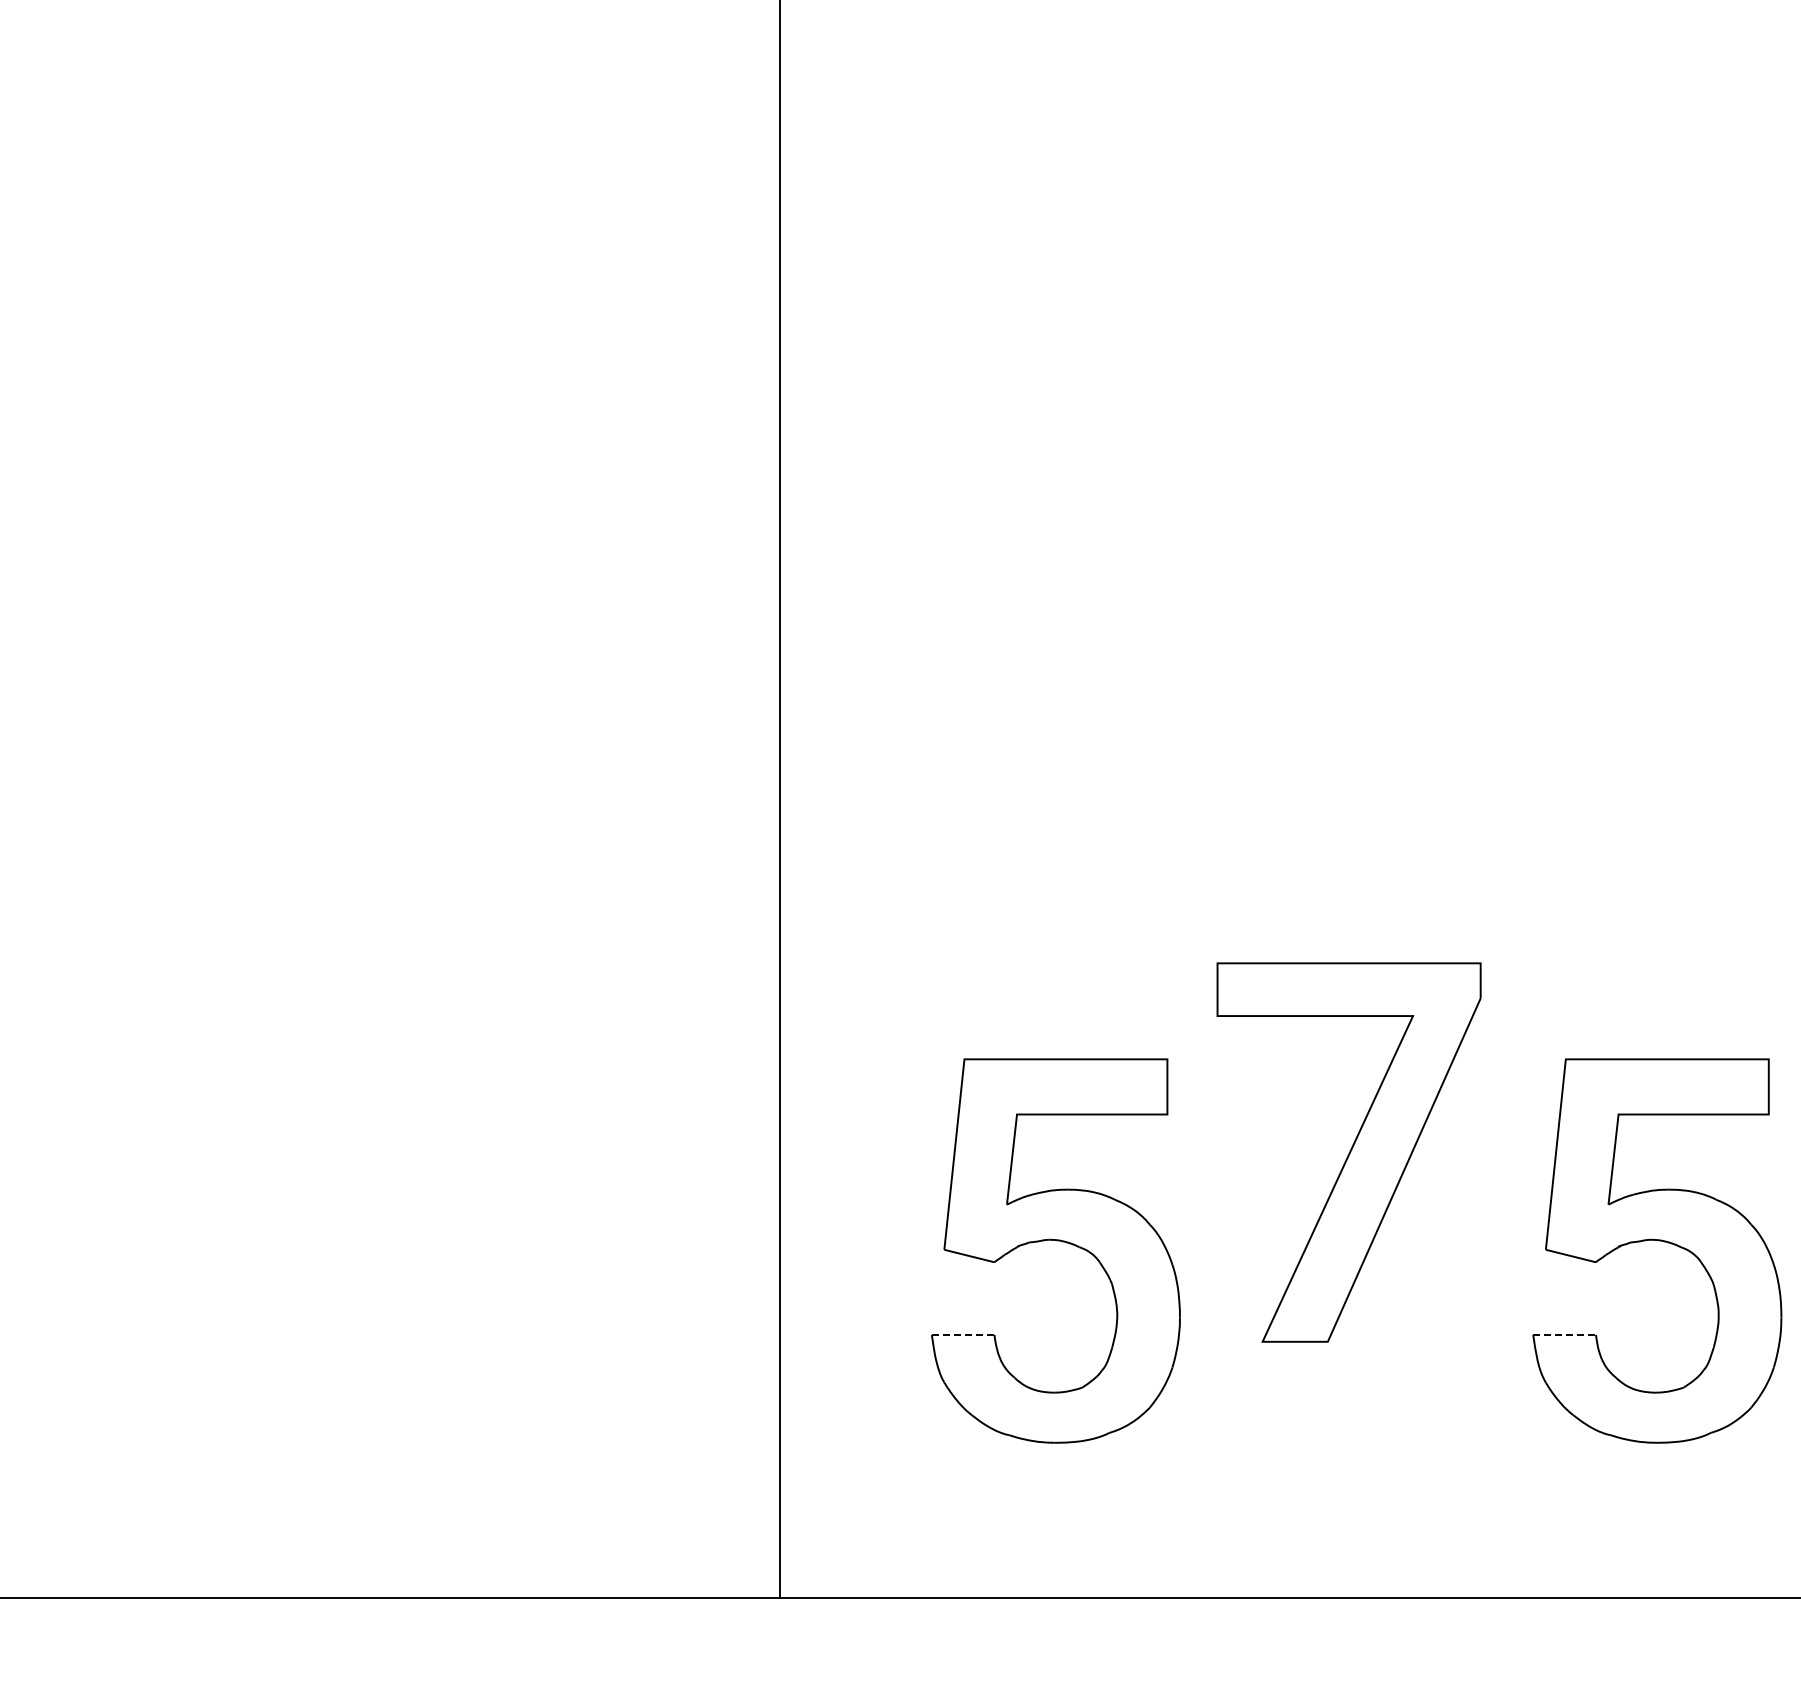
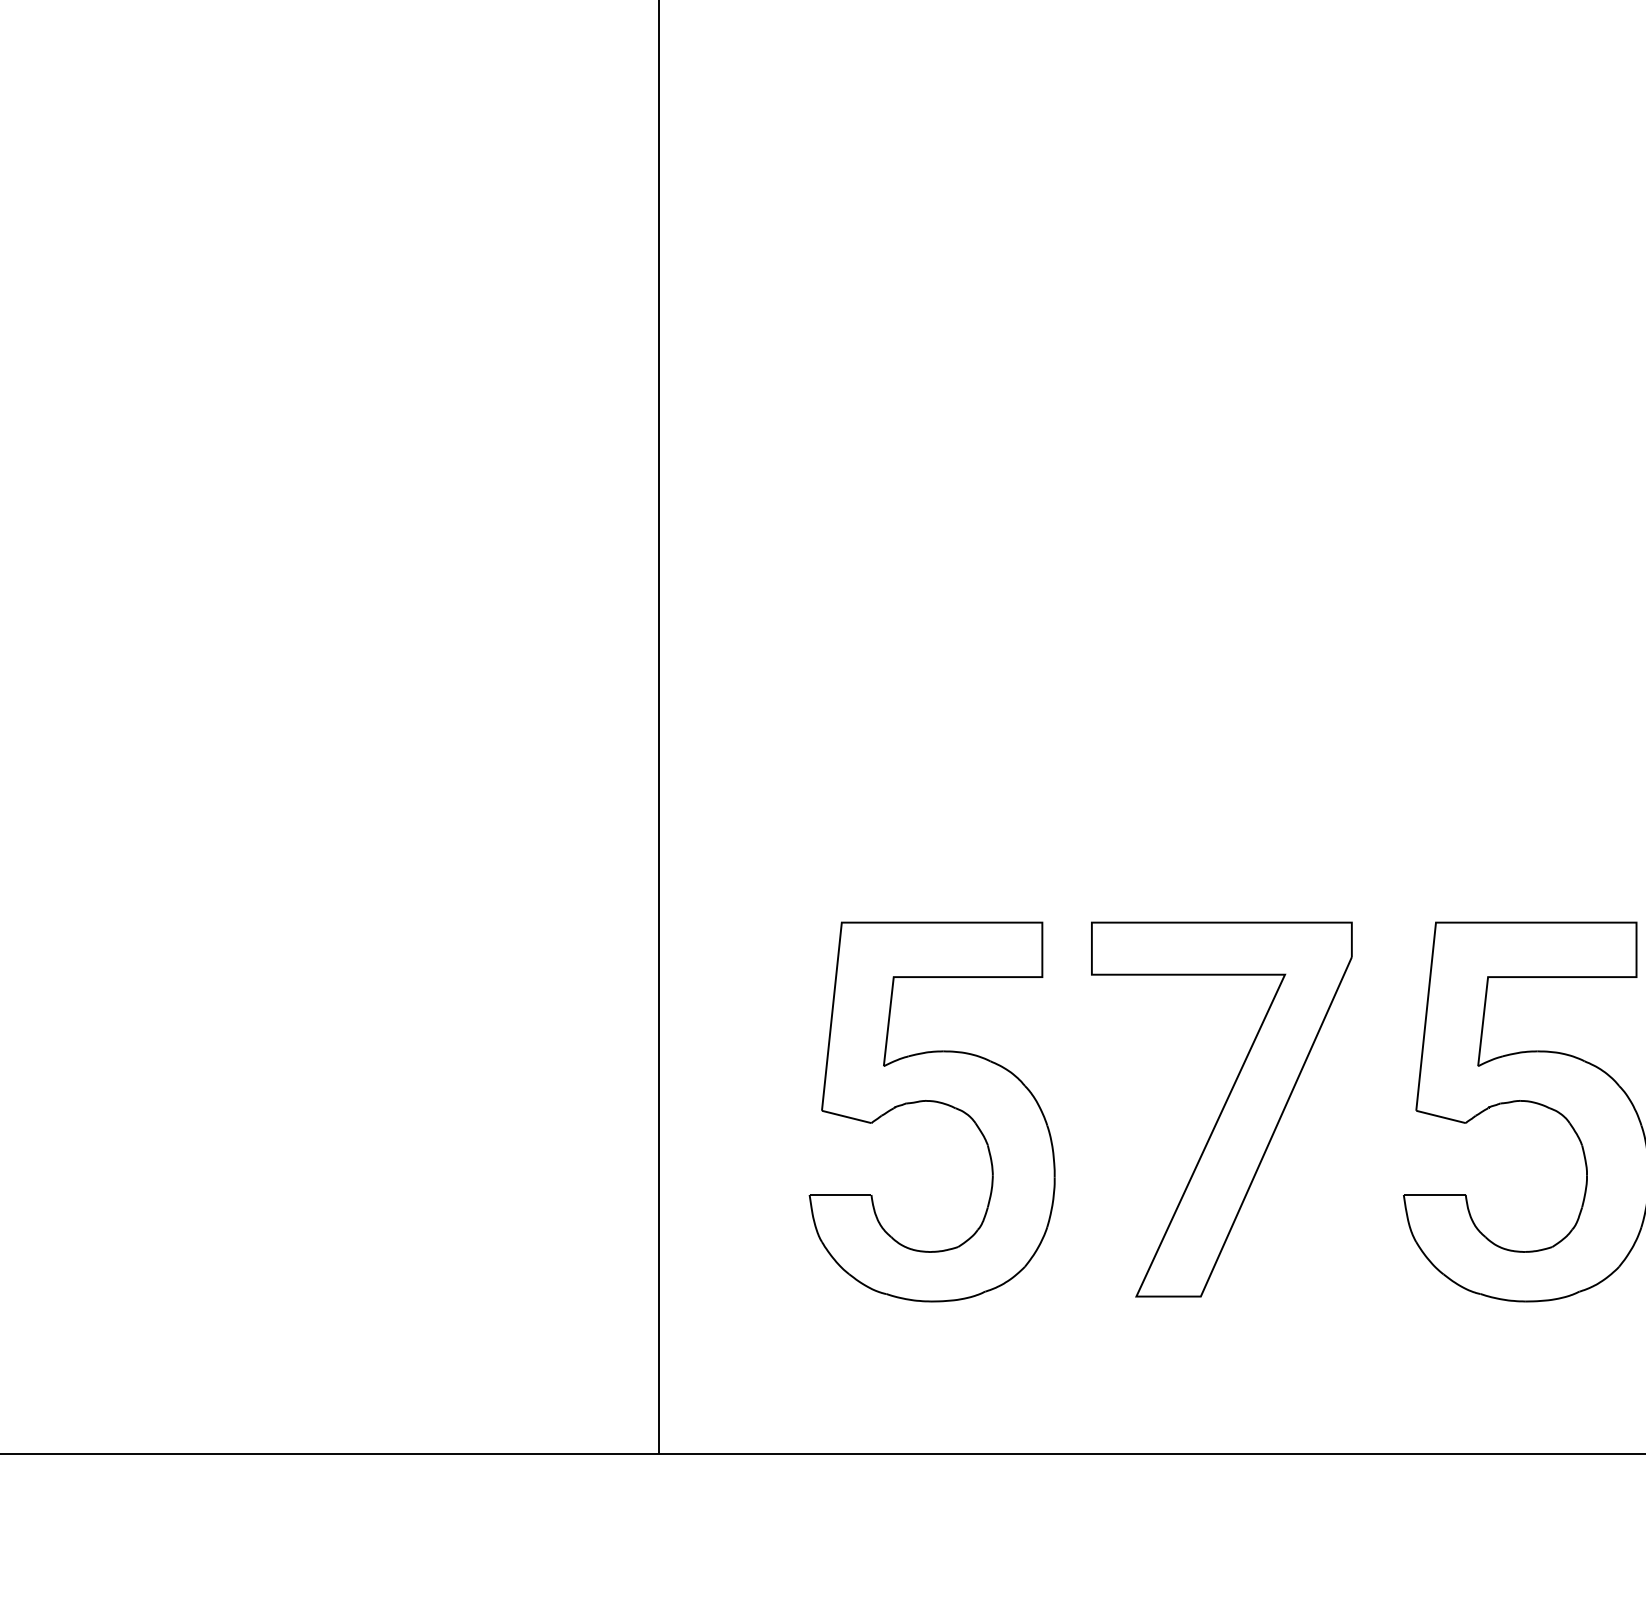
part: (1348, 1152) -> (1221, 1109), moved
line: (963, 1334) -> (840, 1194), dashed -> solid
line: (1565, 1334) -> (1435, 1194), dashed -> solid

